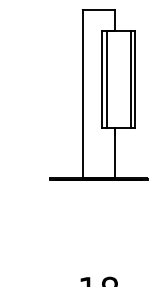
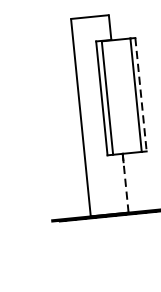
line: (135, 80) -> (141, 95), solid -> dashed
line: (114, 152) -> (125, 182), solid -> dashed

